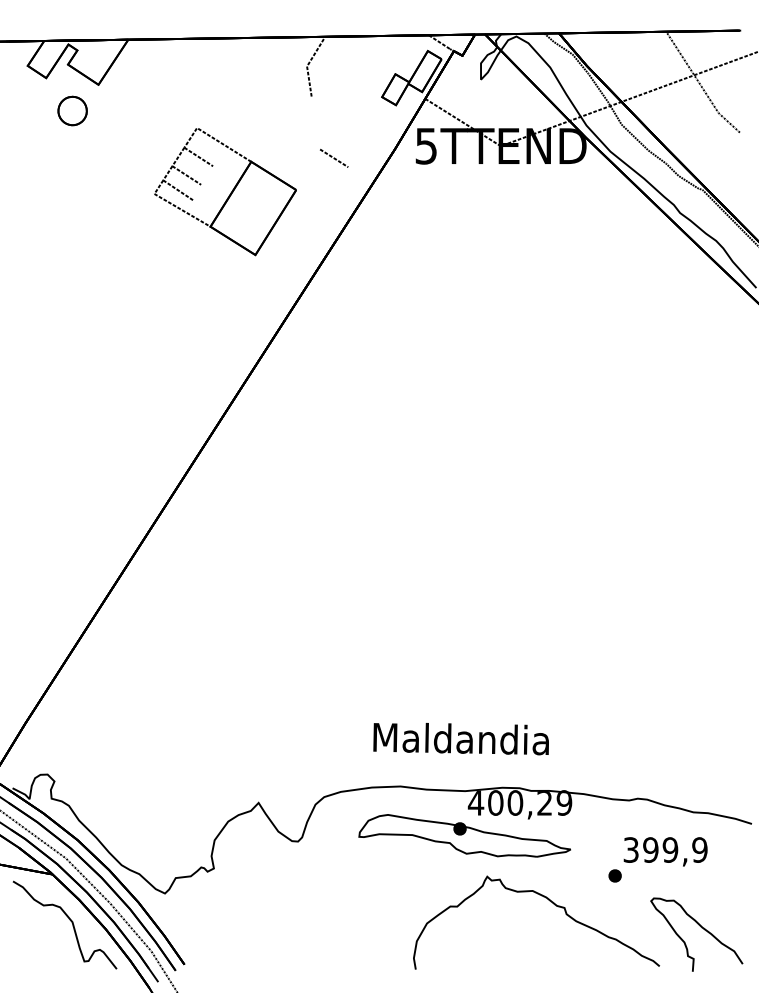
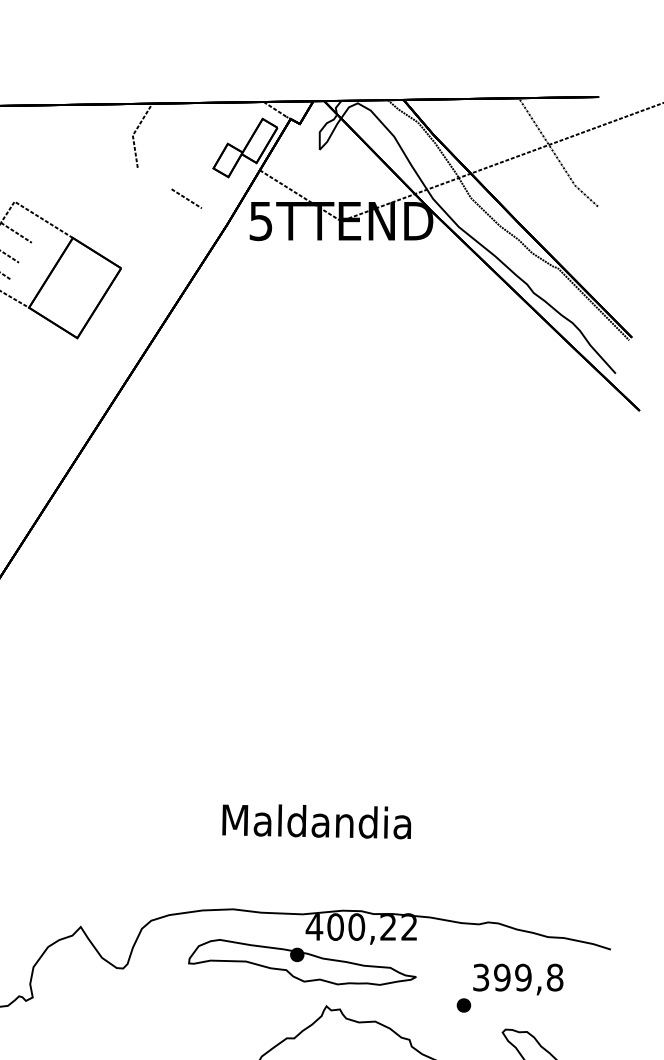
line: (334, 157) -> (187, 197), moved
text: (460, 739) -> (316, 822), moved
text: (564, 802) -> (409, 926), 400,29 -> 400,22
text: (699, 849) -> (554, 977), 399,9 -> 399,8

